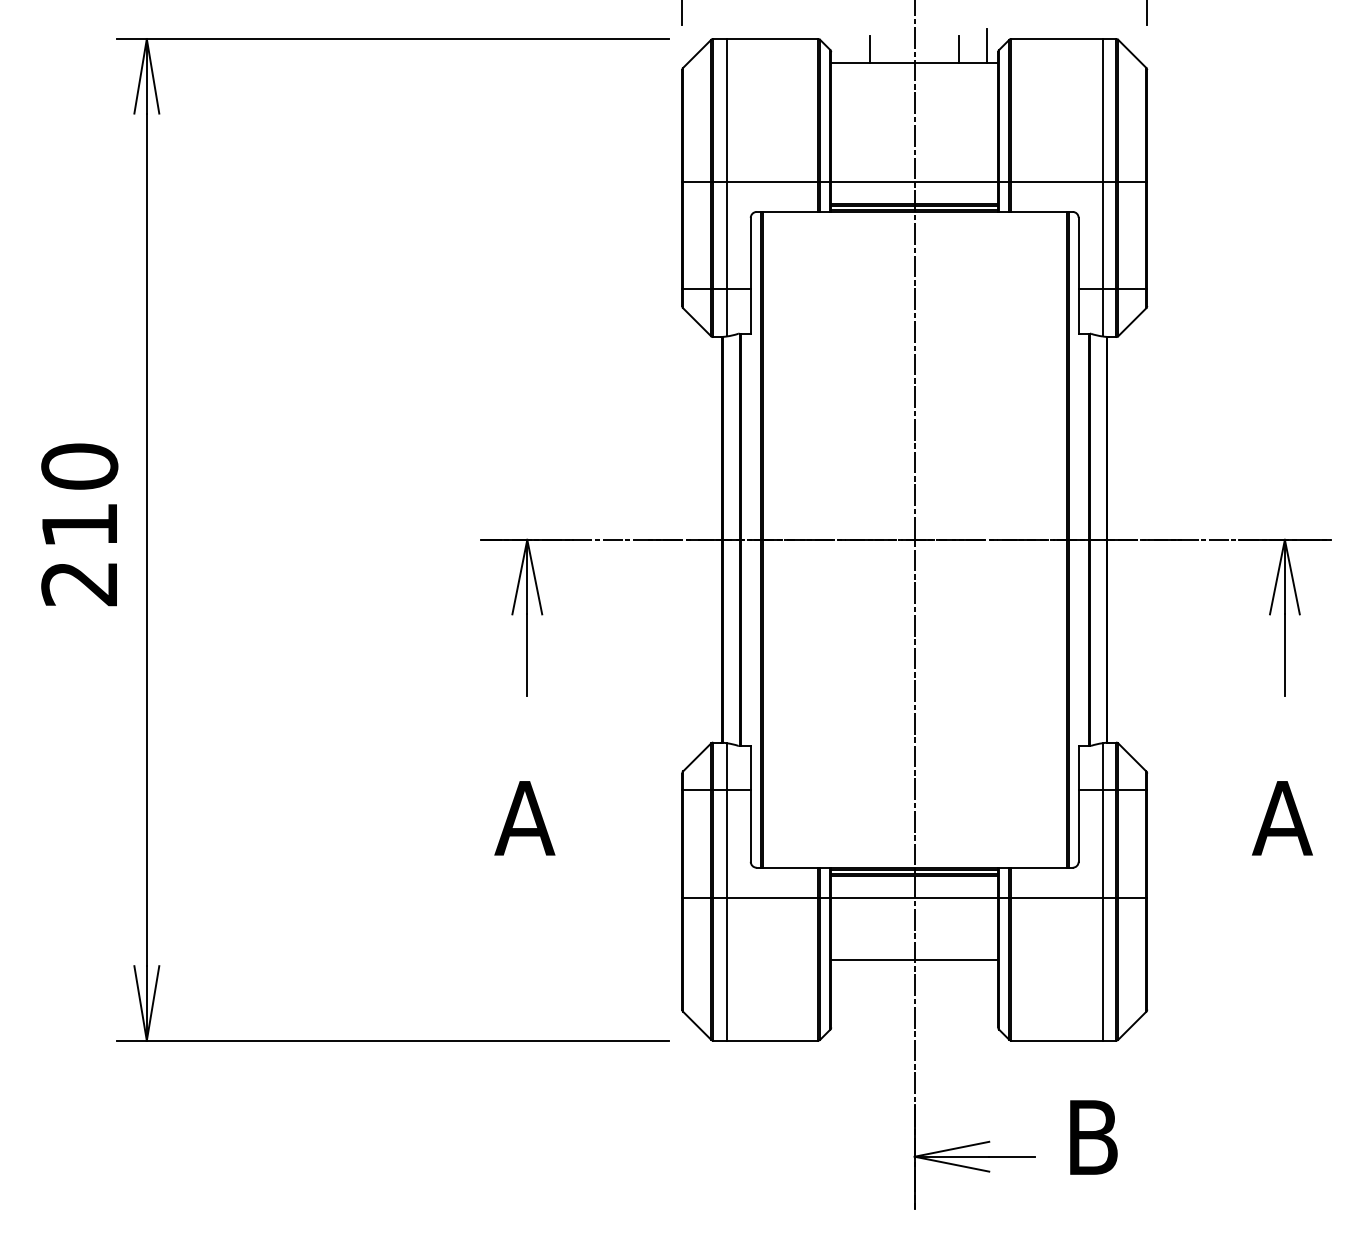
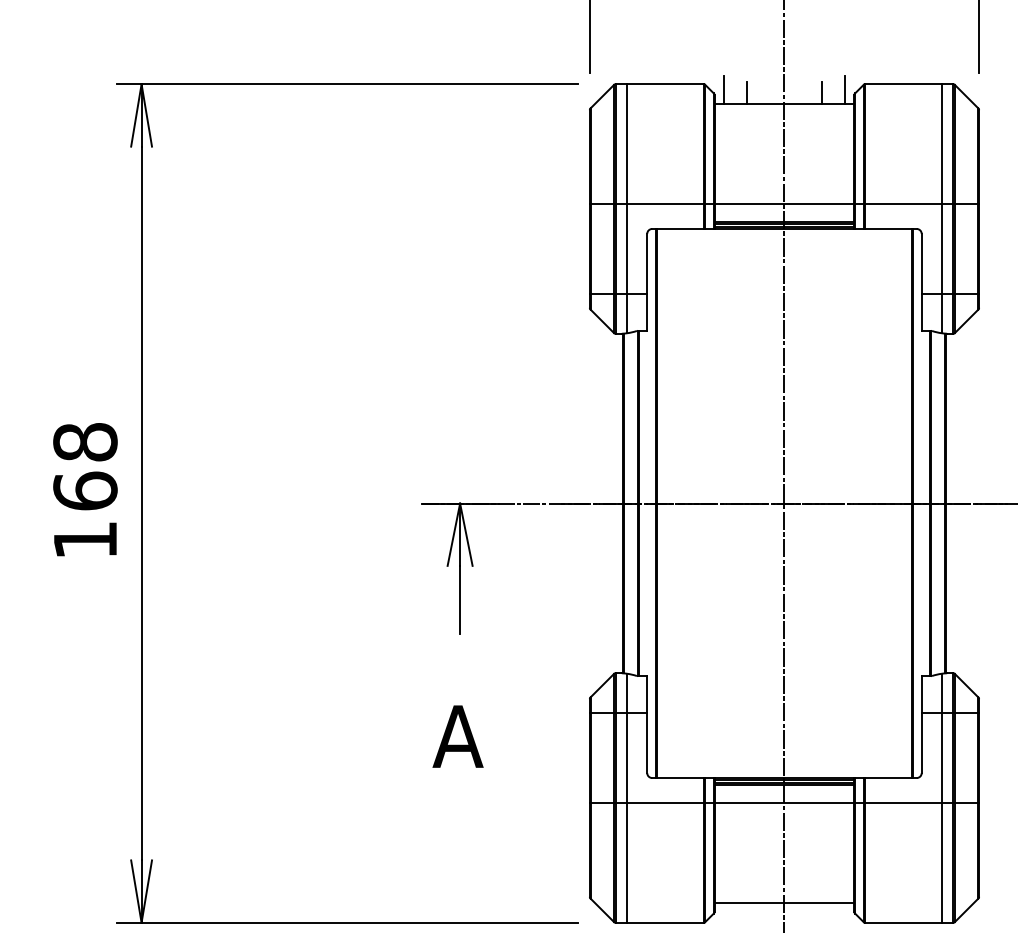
line: (842, 45) -> (724, 89), added
text: (79, 524) -> (85, 490), 210 -> 168
line: (914, 959) -> (784, 902), moved

